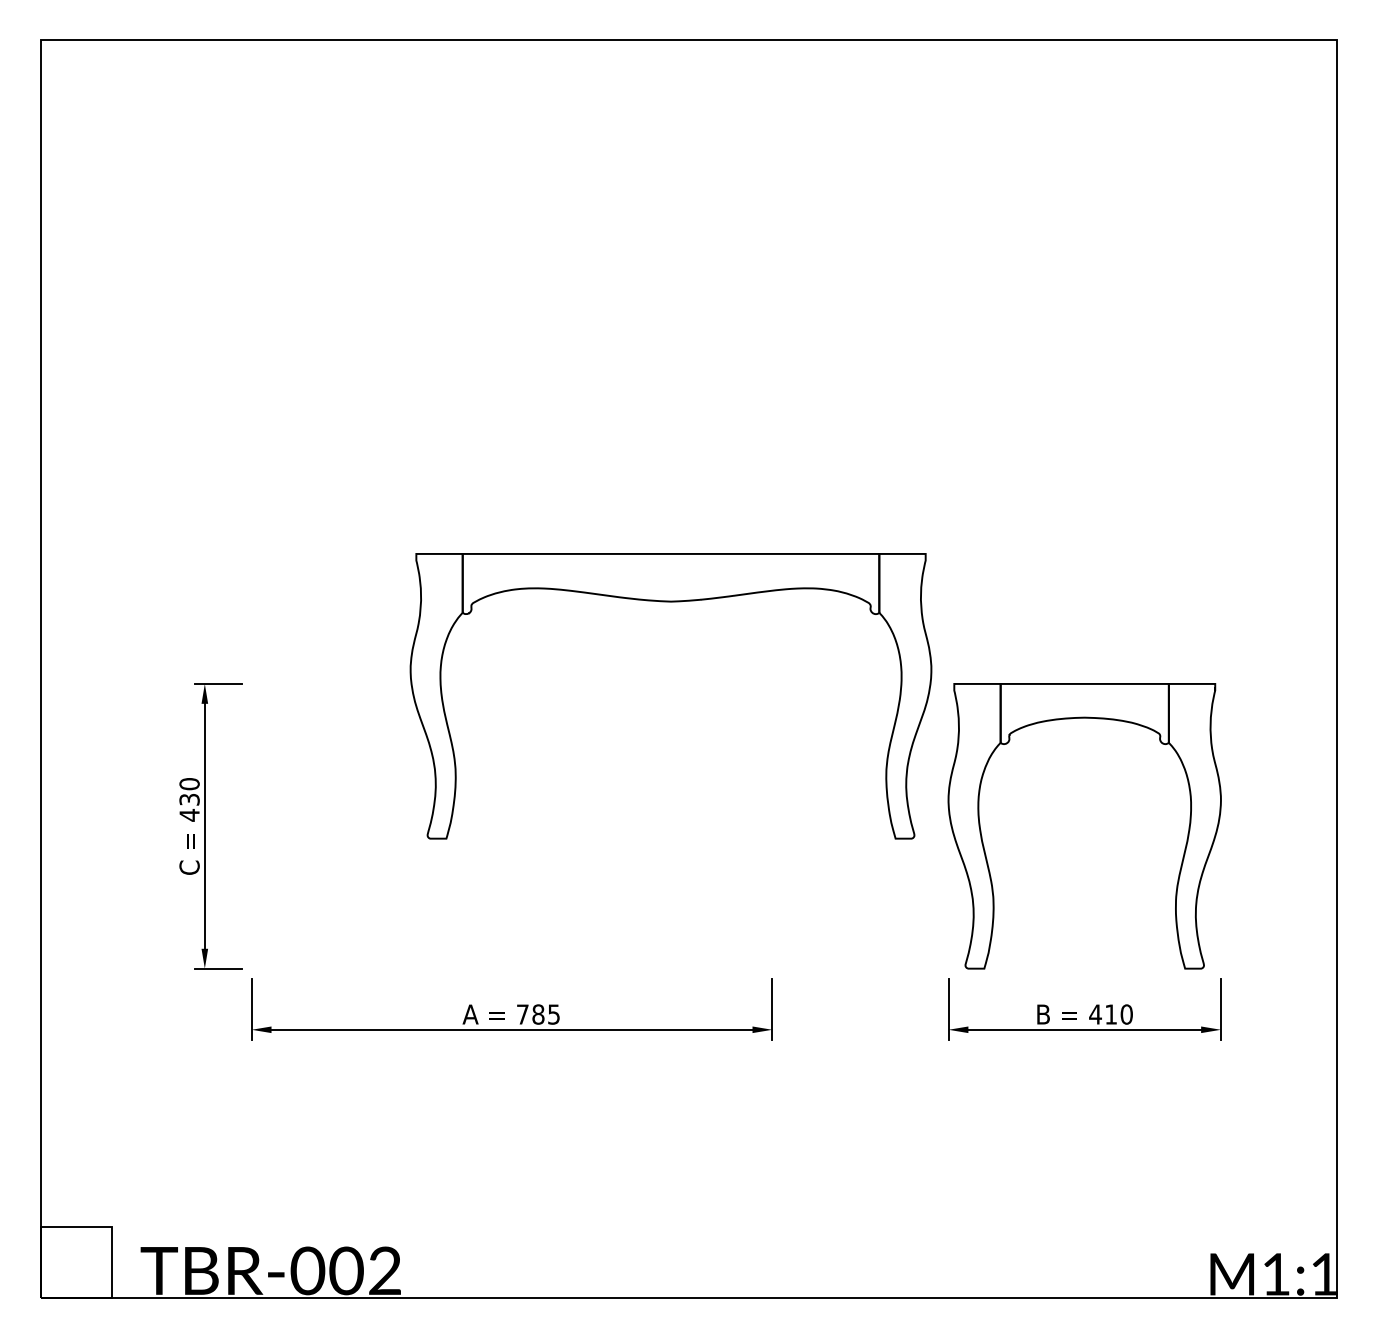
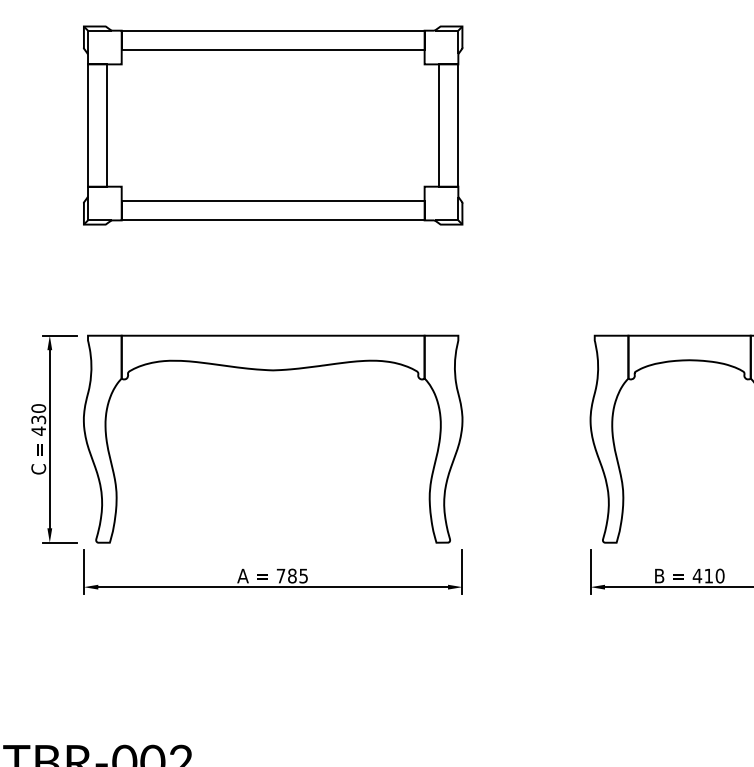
part: (511, 394) -> (272, 125), added
part: (670, 602) -> (272, 371), moved

